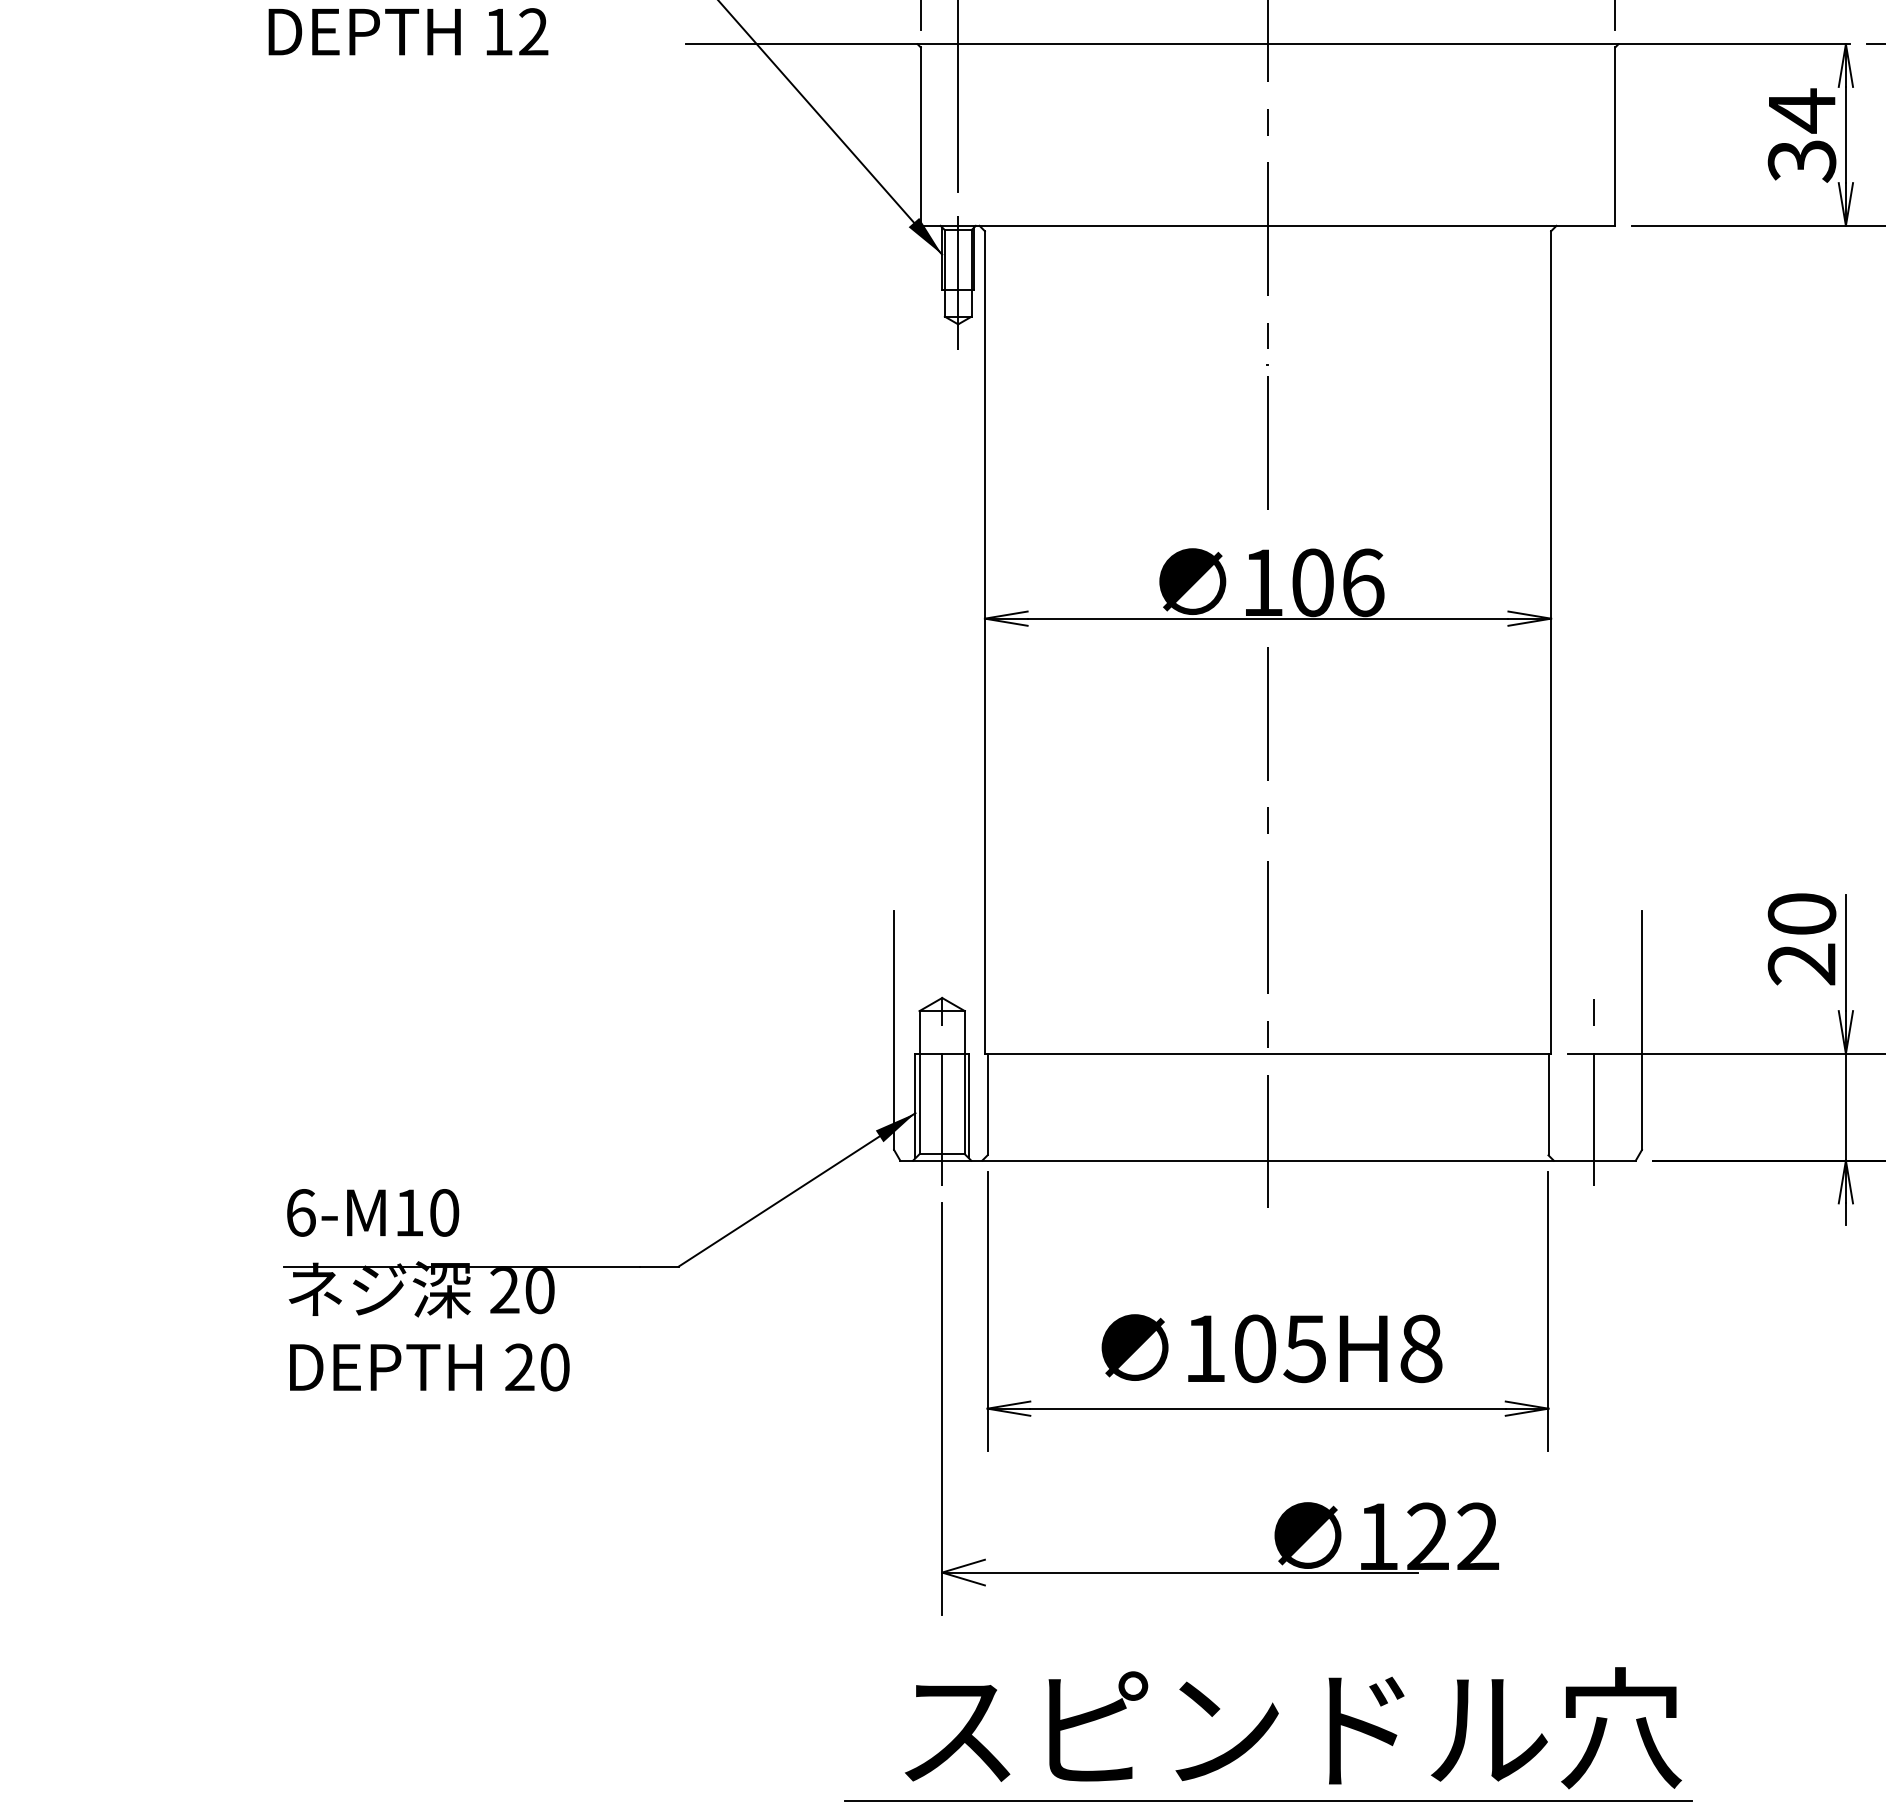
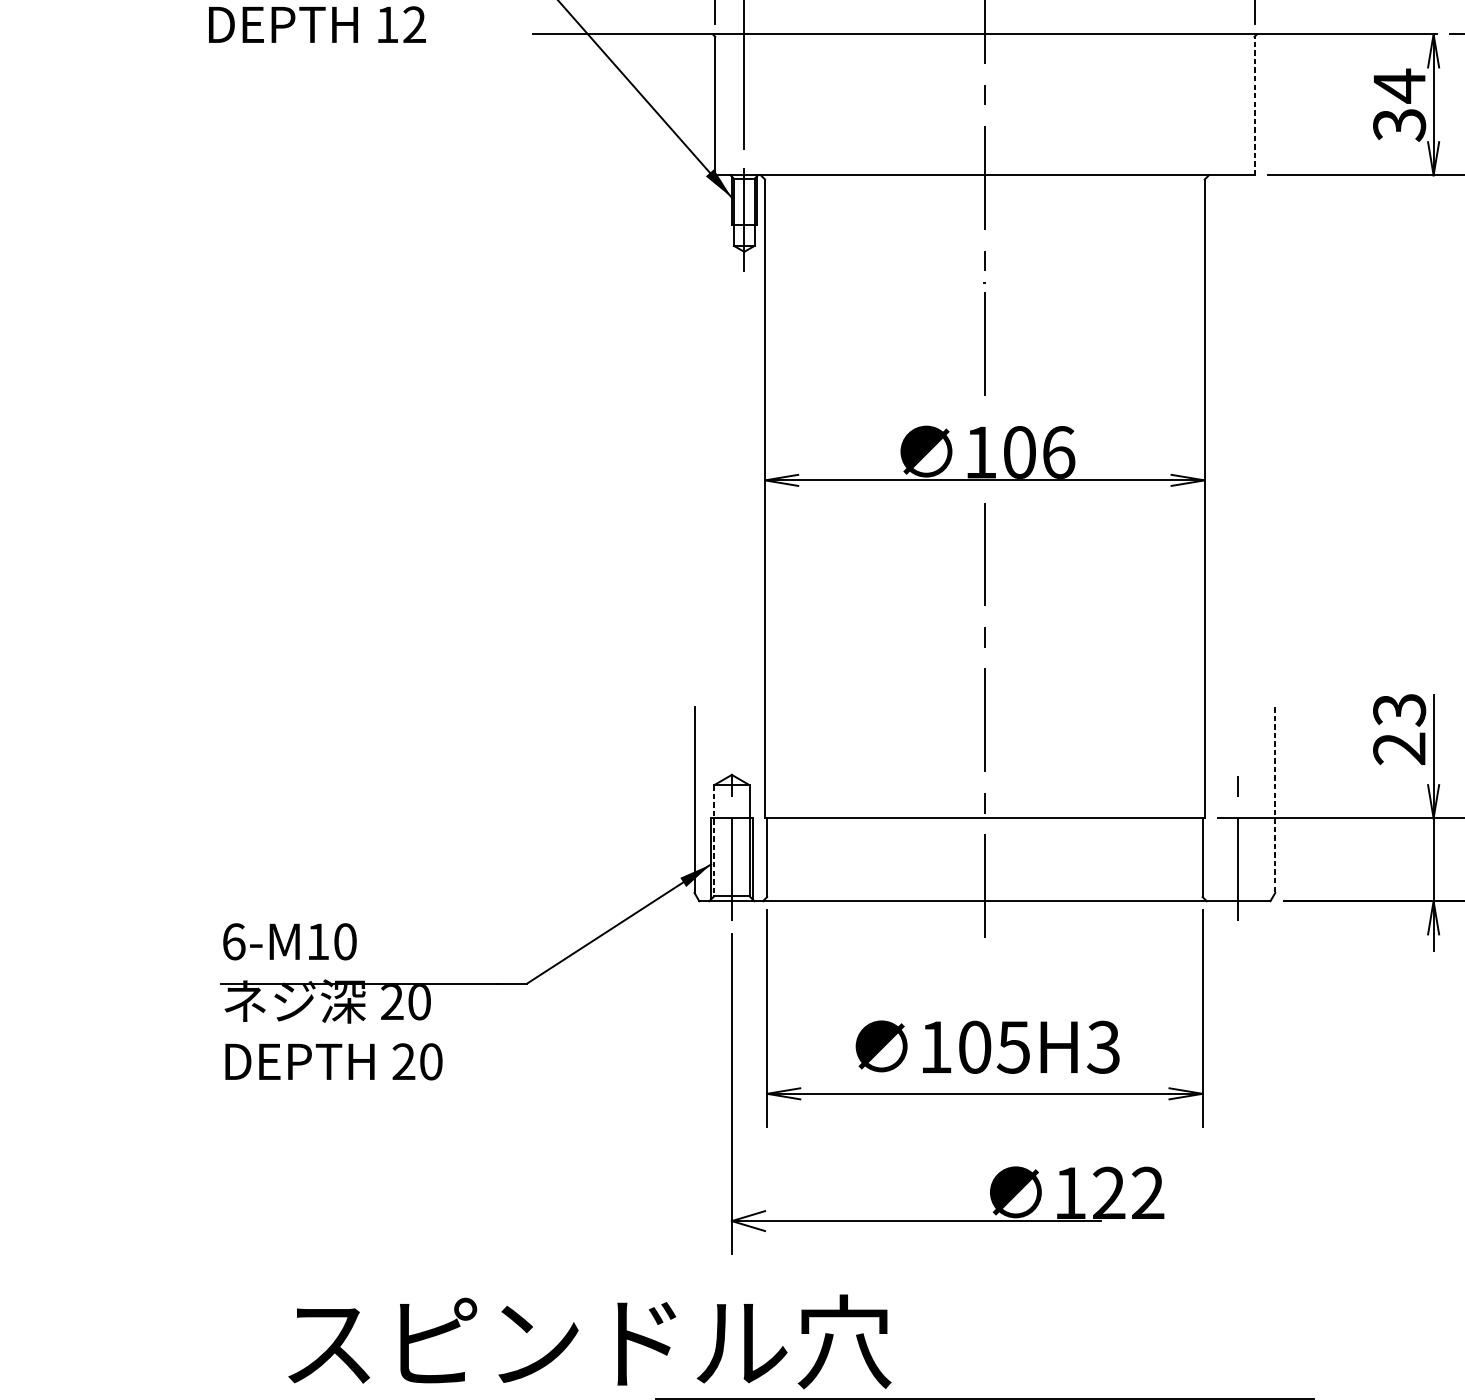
line: (1615, 136) -> (1254, 105), solid -> dashed
text: (1801, 914) -> (1399, 710), 20 -> 23
line: (1641, 1030) -> (1274, 800), solid -> dashed
line: (919, 1082) -> (714, 840), solid -> dashed
text: (1420, 1348) -> (1103, 1047), 105H8 -> 105H3
text: (1293, 1728) -> (590, 1342), moved

